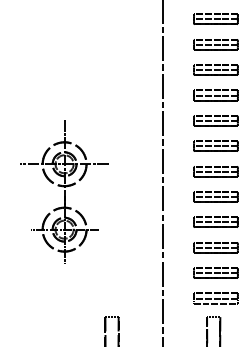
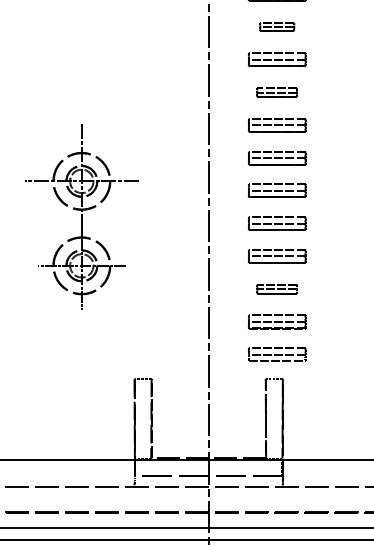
part: (216, 45) -> (277, 27), size x0.6
part: (215, 95) -> (276, 92), size x0.7
part: (216, 248) -> (277, 289), size x0.7

